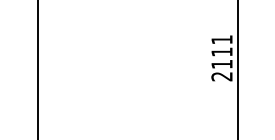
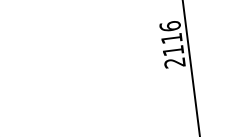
text: (221, 39) -> (169, 26), 2111 -> 2116

